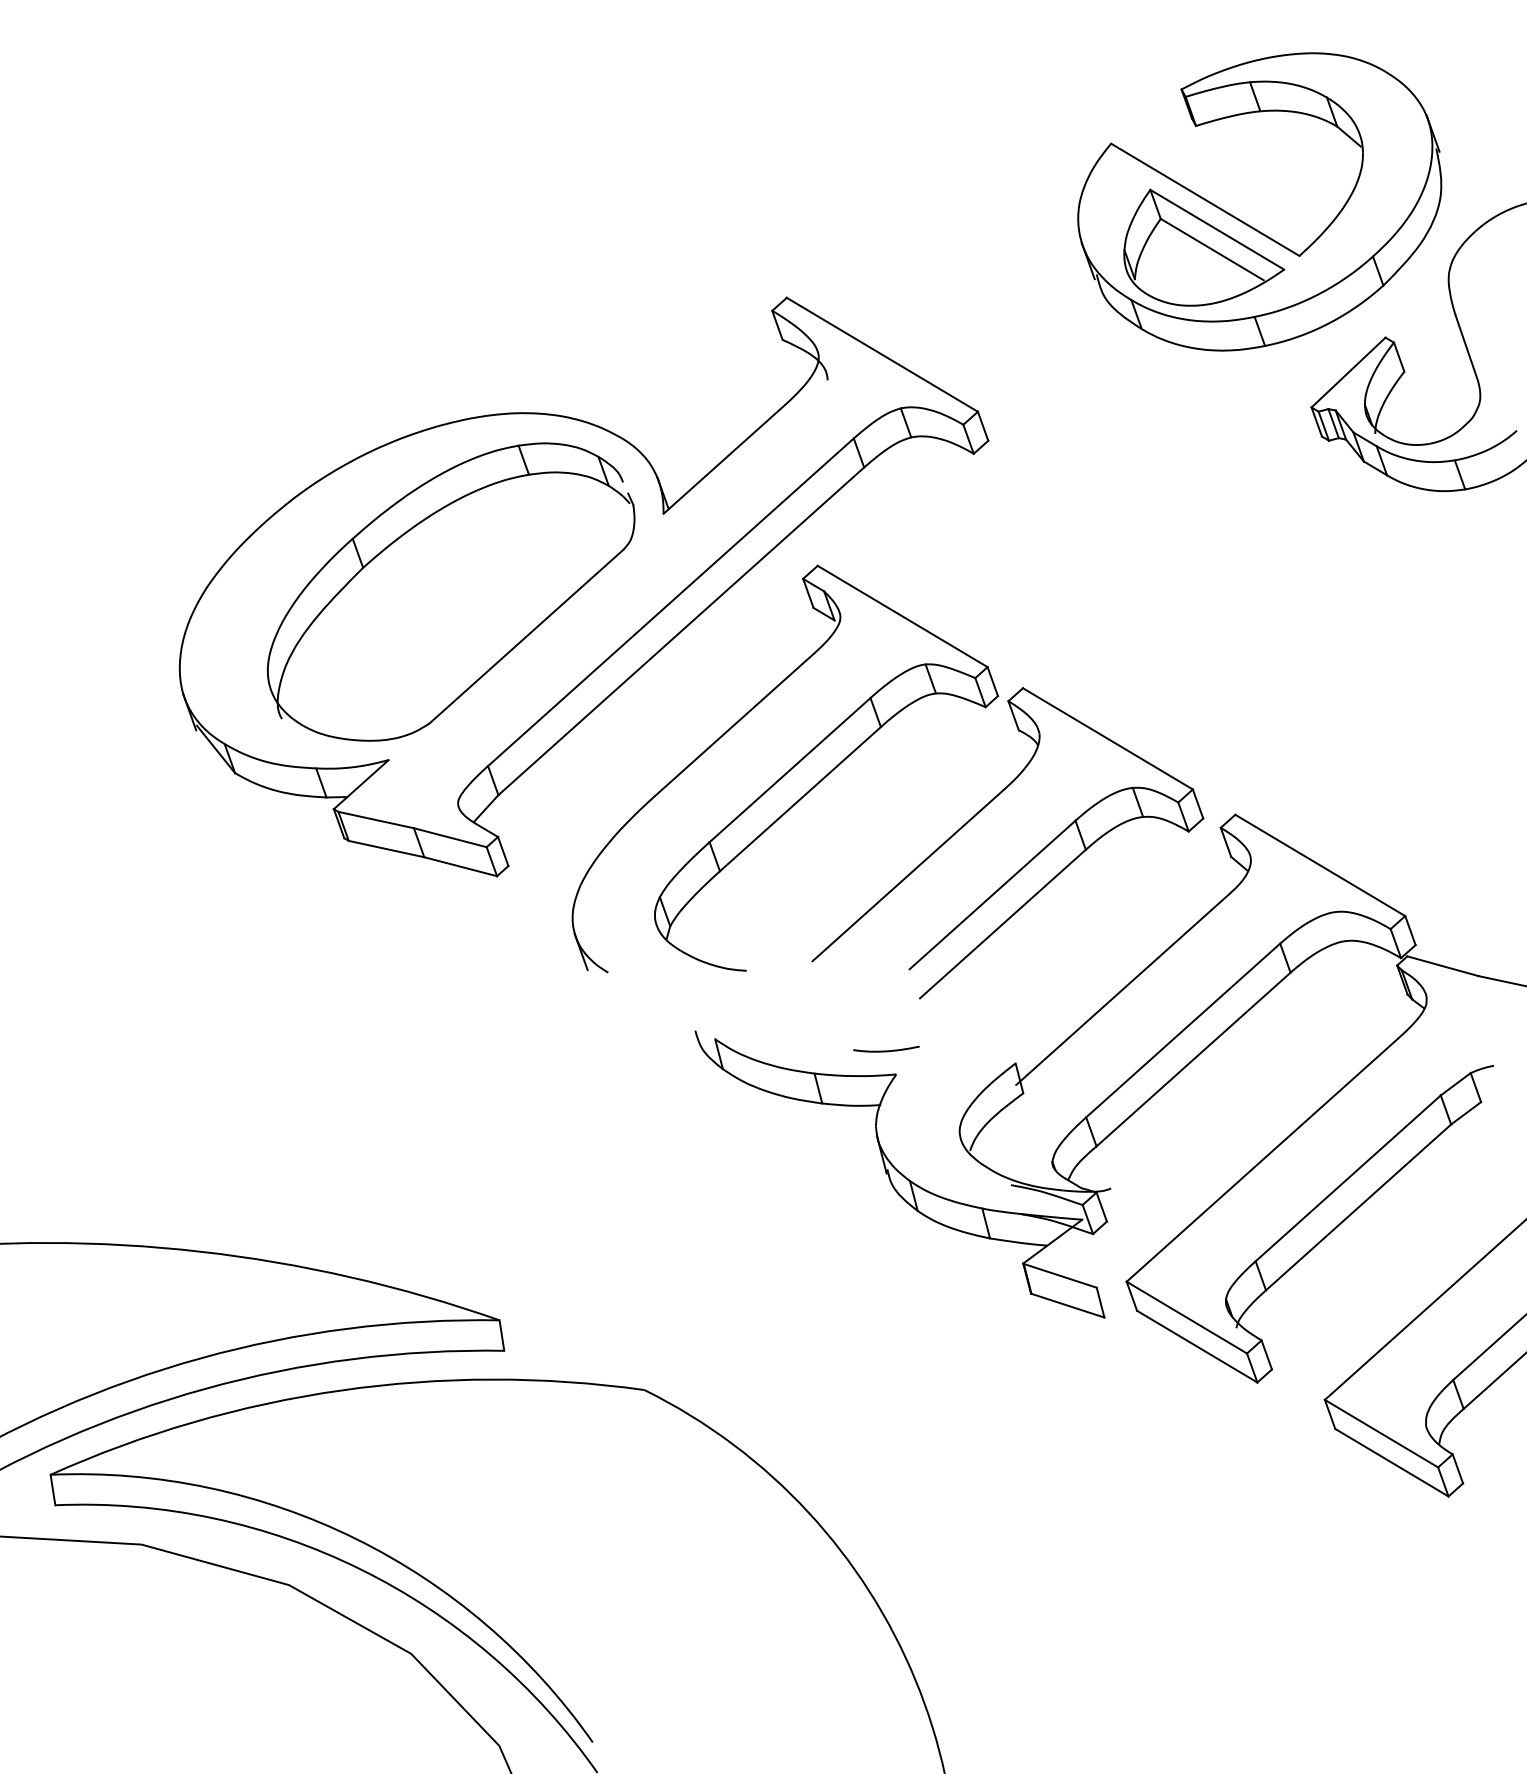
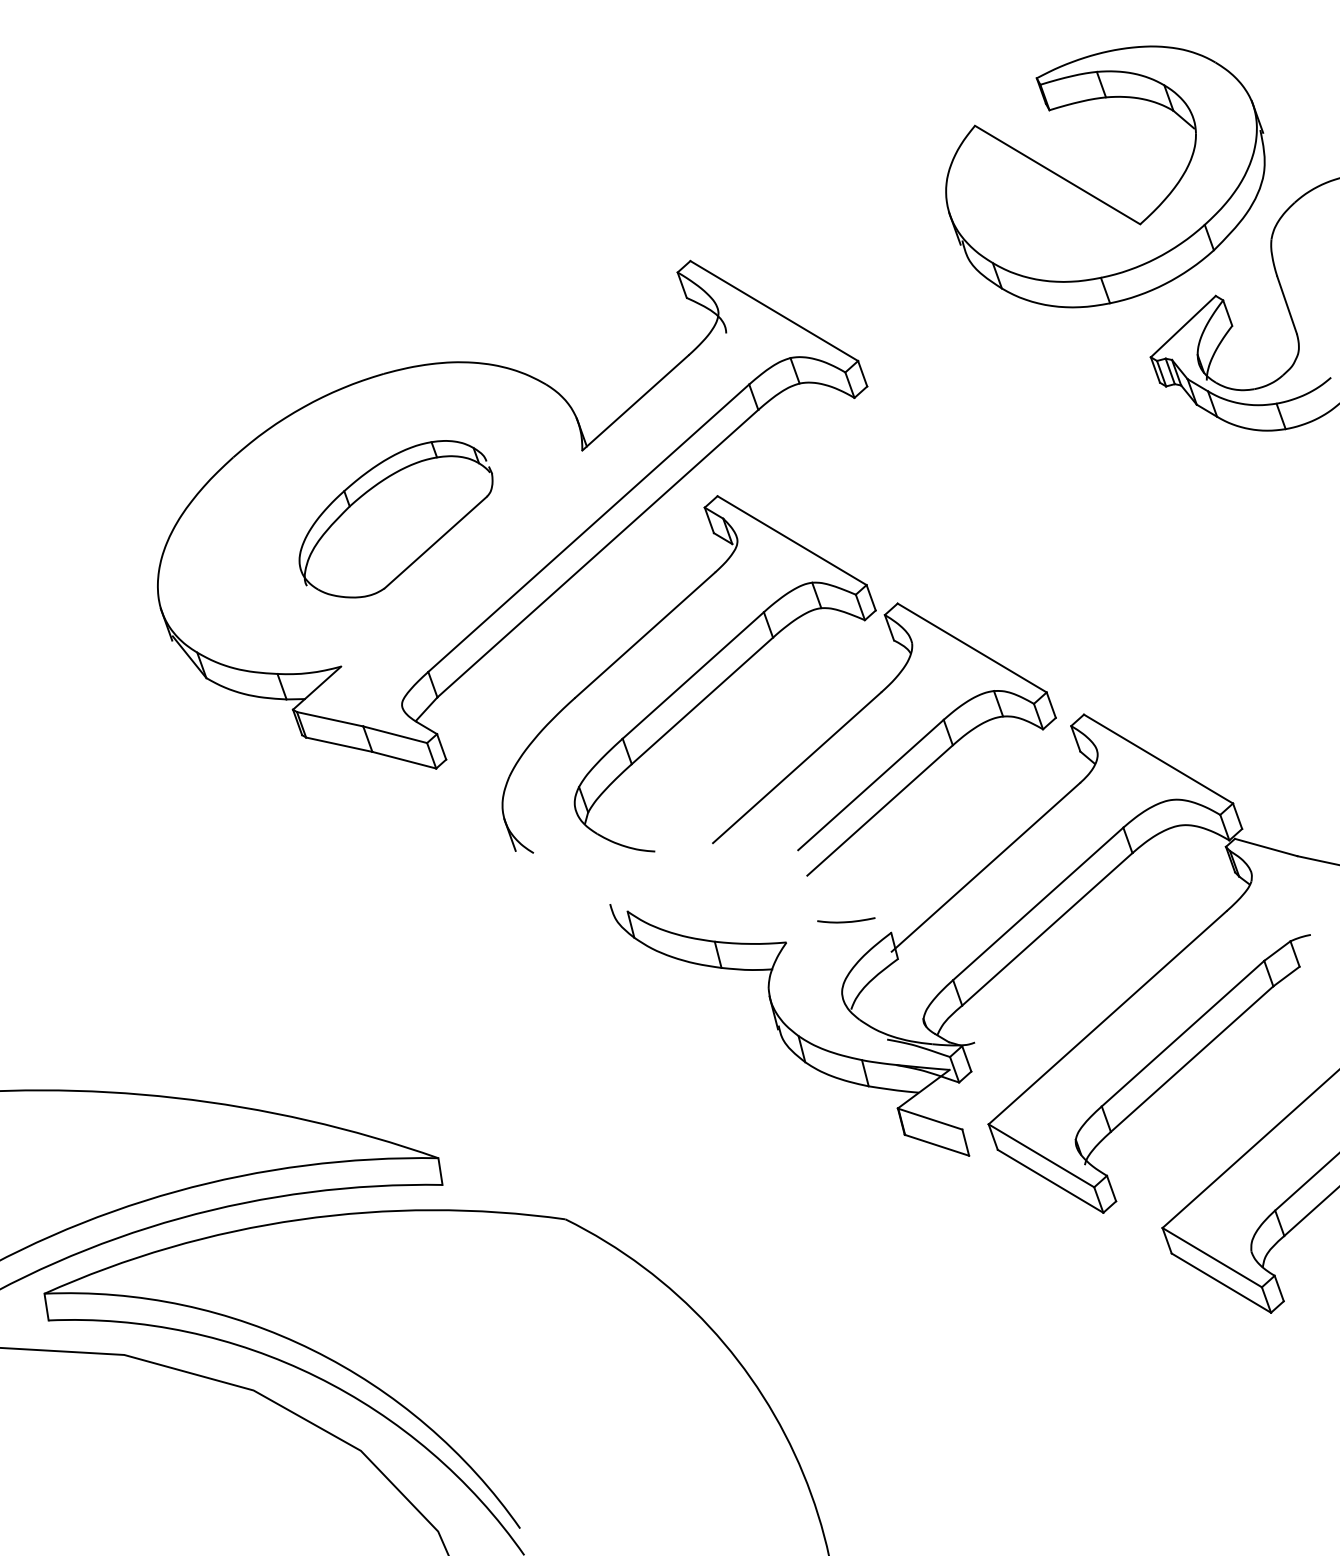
part: (1204, 247) -> (1056, 216), removed
part: (451, 591) -> (396, 518), size x0.6
curve: (886, 1050) -> (846, 921), moved

